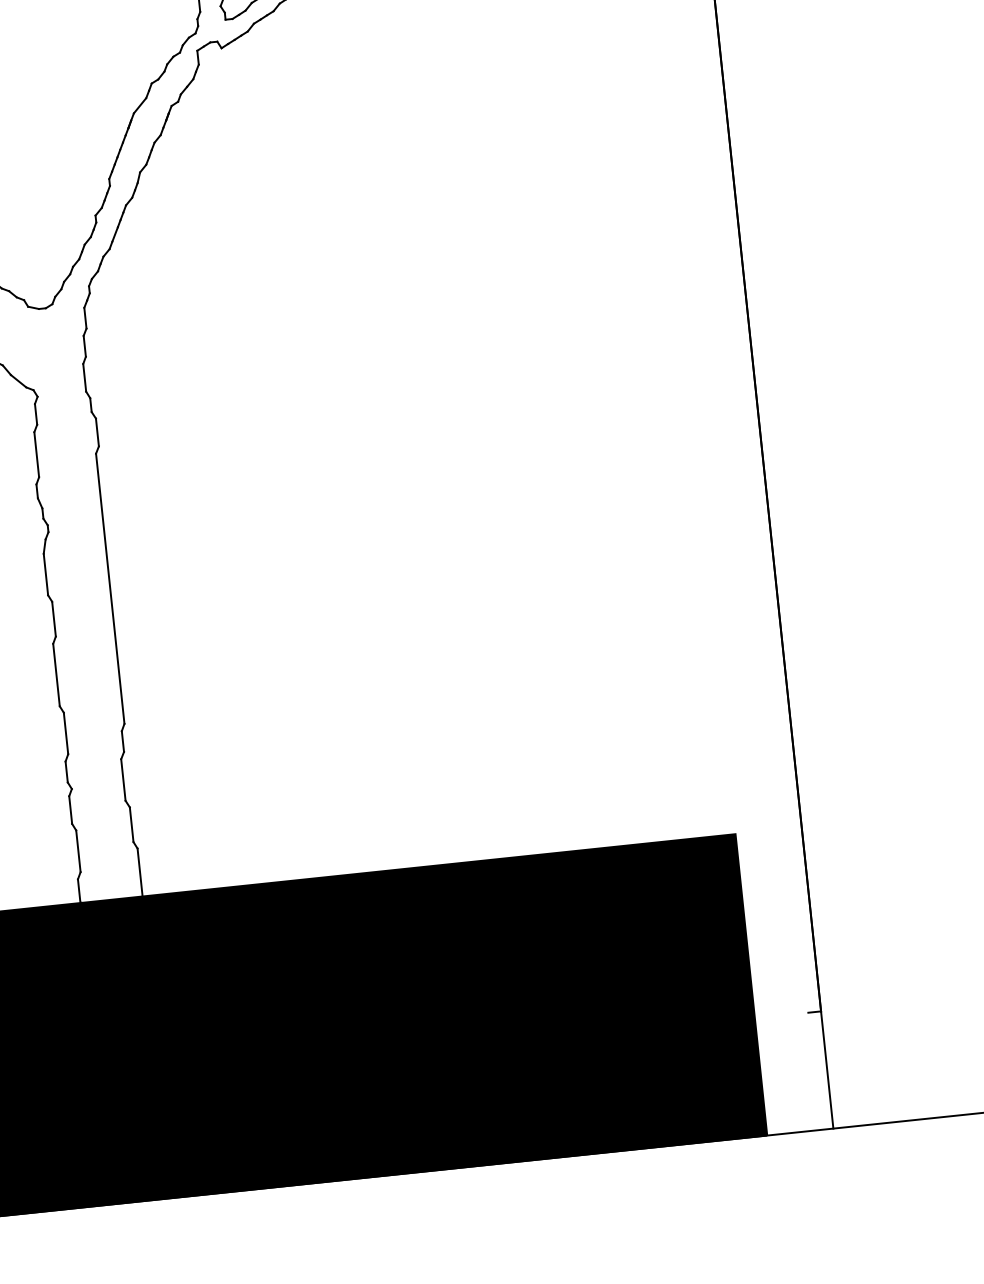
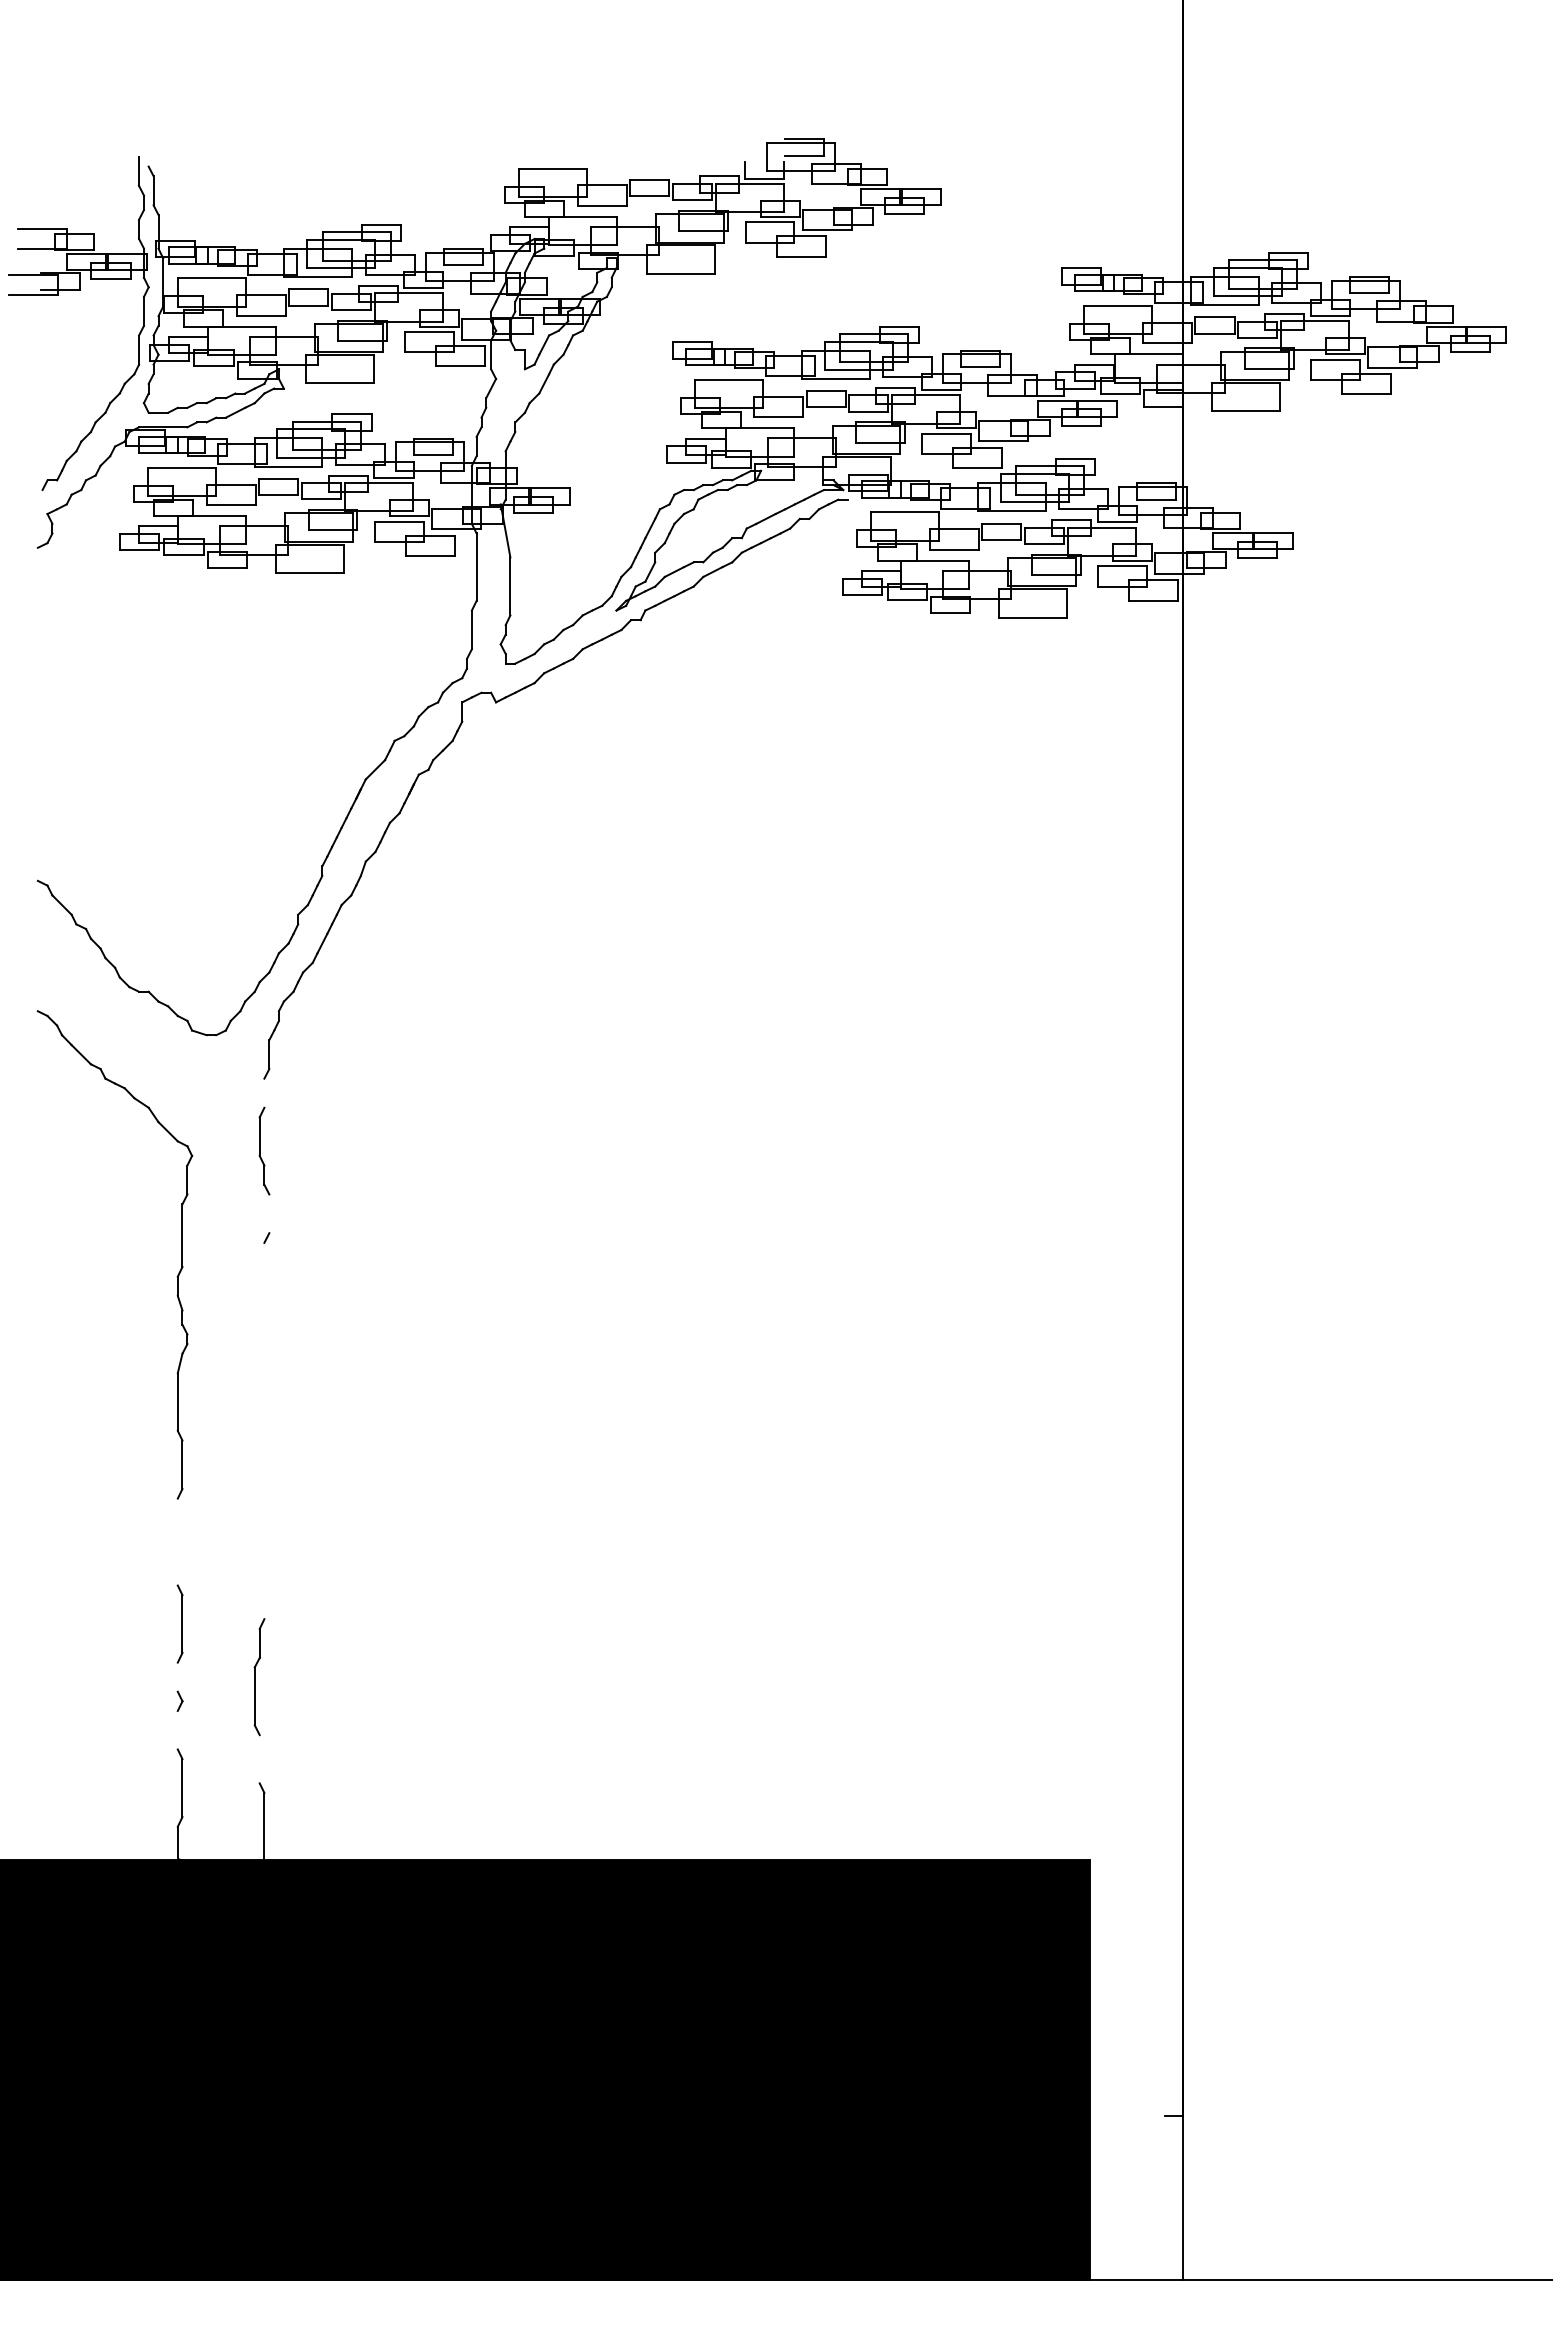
line: (84, 345) -> (264, 1092), removed
line: (97, 432) -> (269, 1213), removed
line: (110, 588) -> (264, 1430), removed
line: (56, 674) -> (177, 1541), removed
line: (66, 771) -> (177, 1676), removed
line: (70, 809) -> (177, 1729), removed
line: (131, 824) -> (259, 1759), removed

